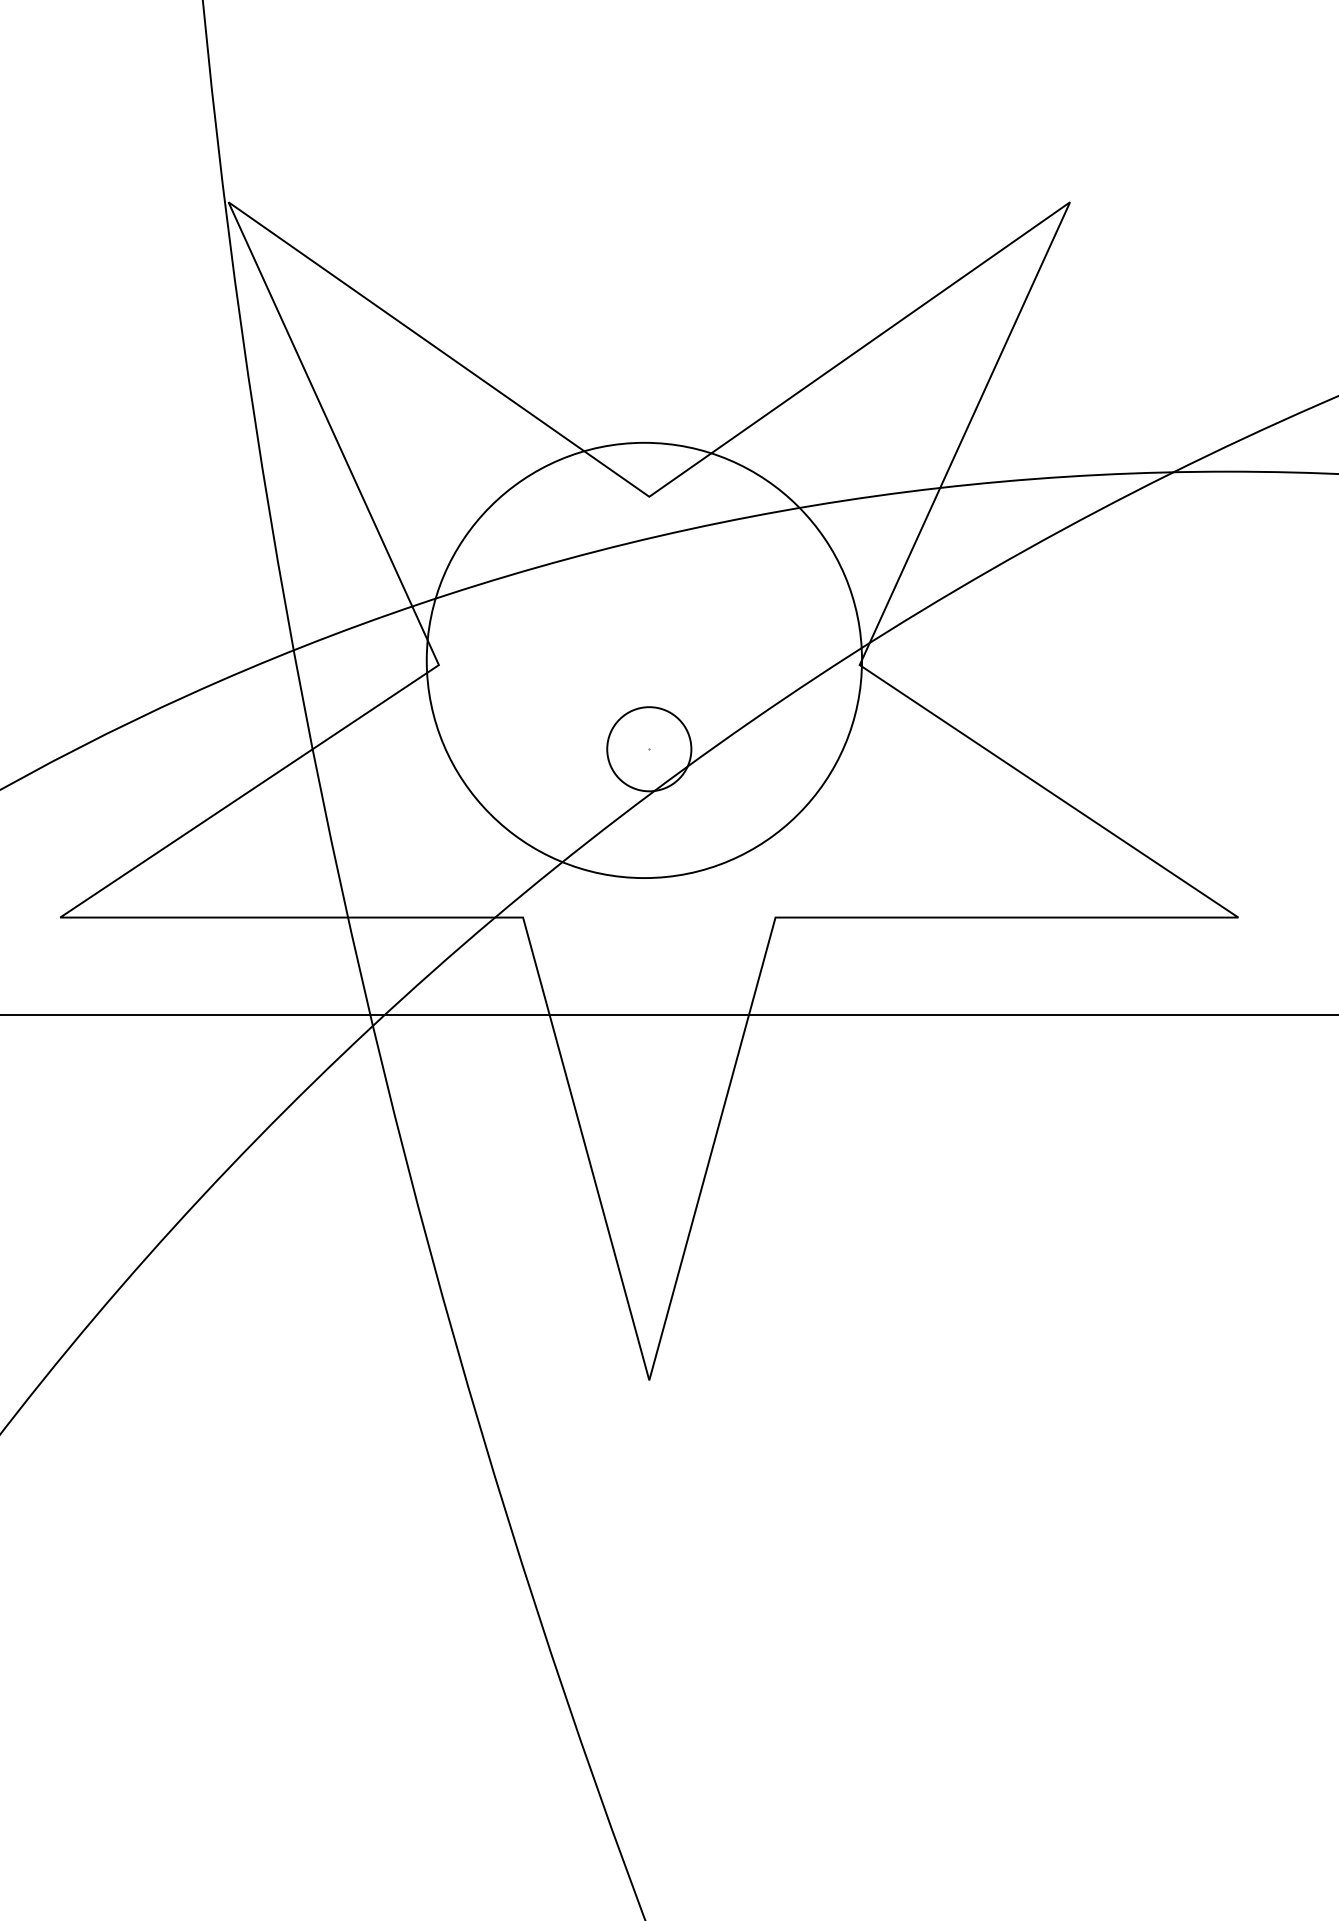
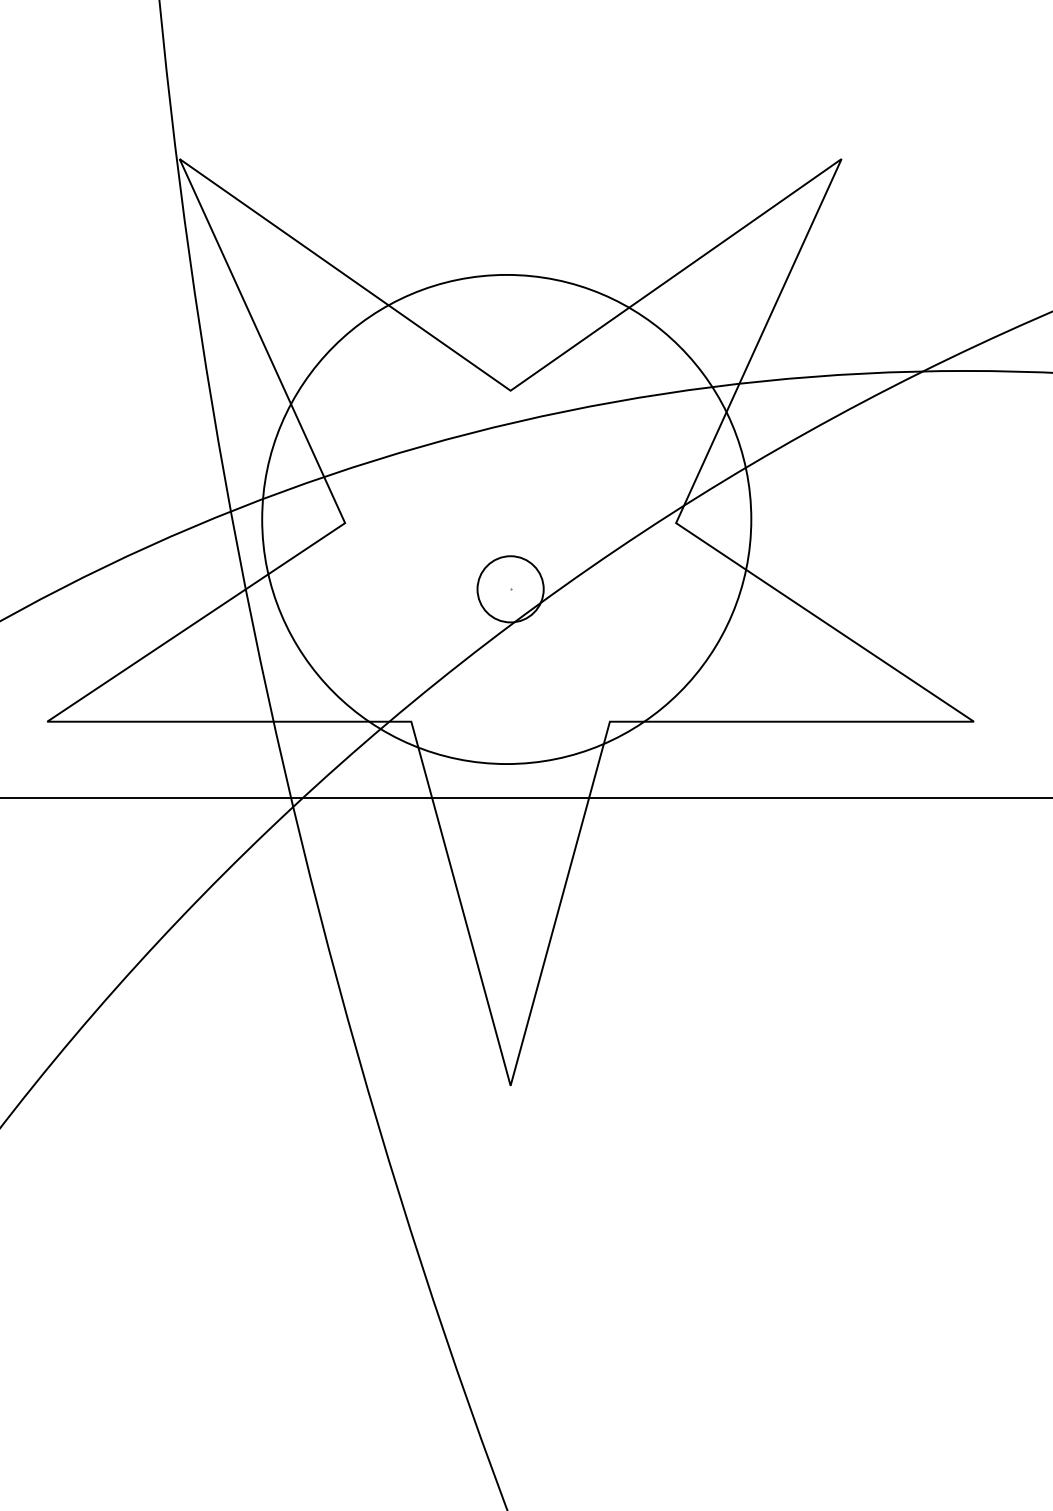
circle: (644, 660) -> (506, 519), size x1.43

